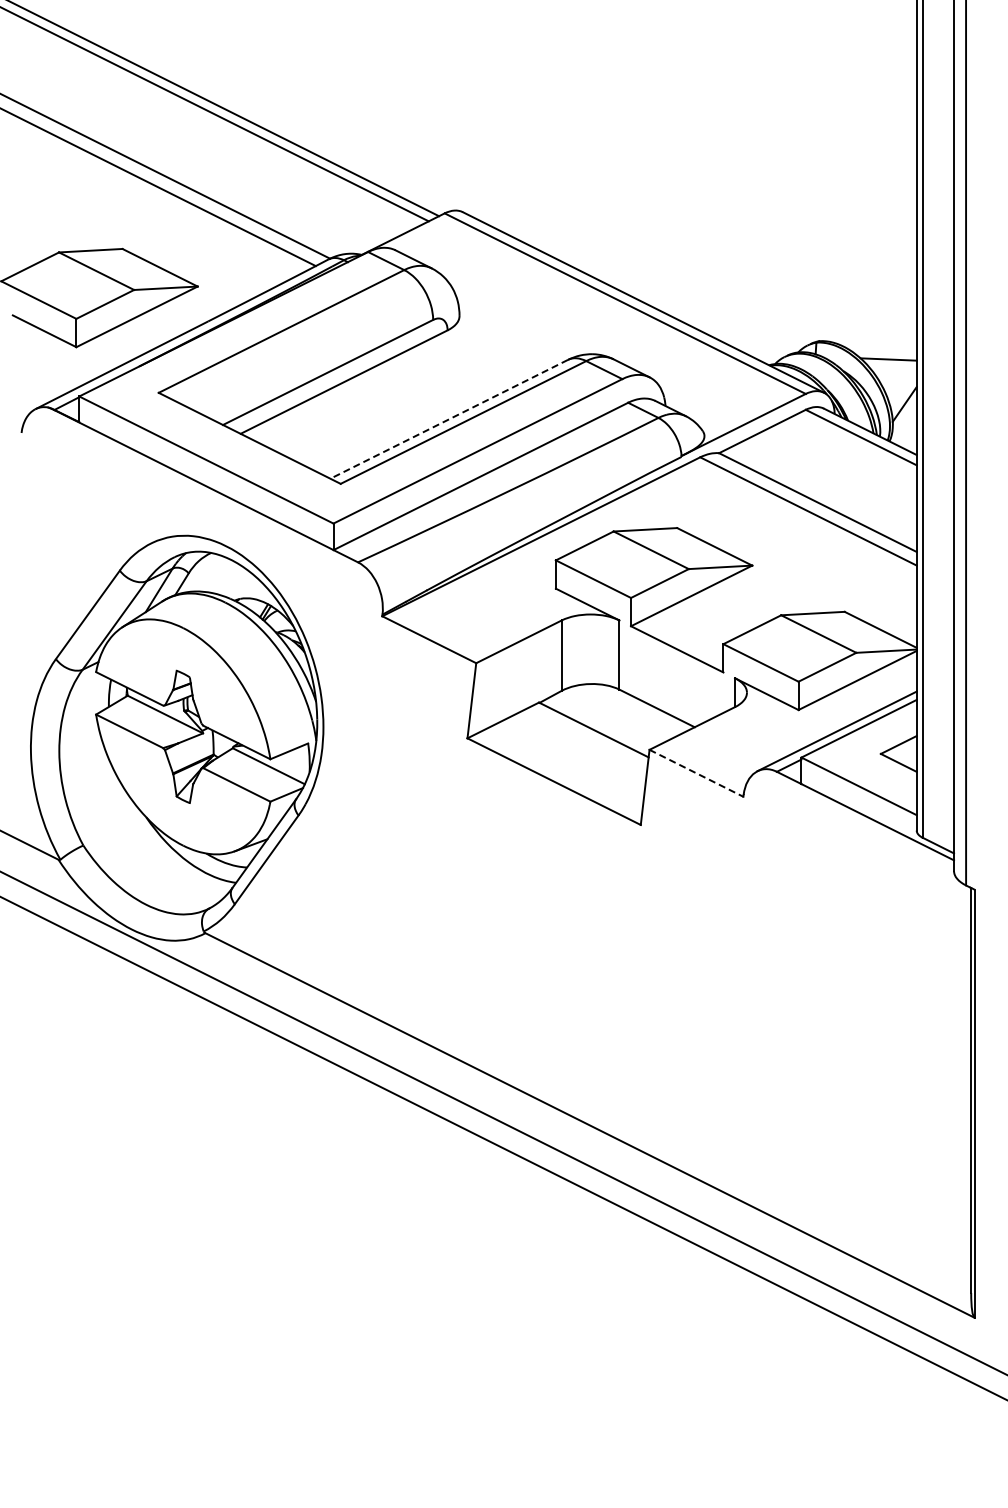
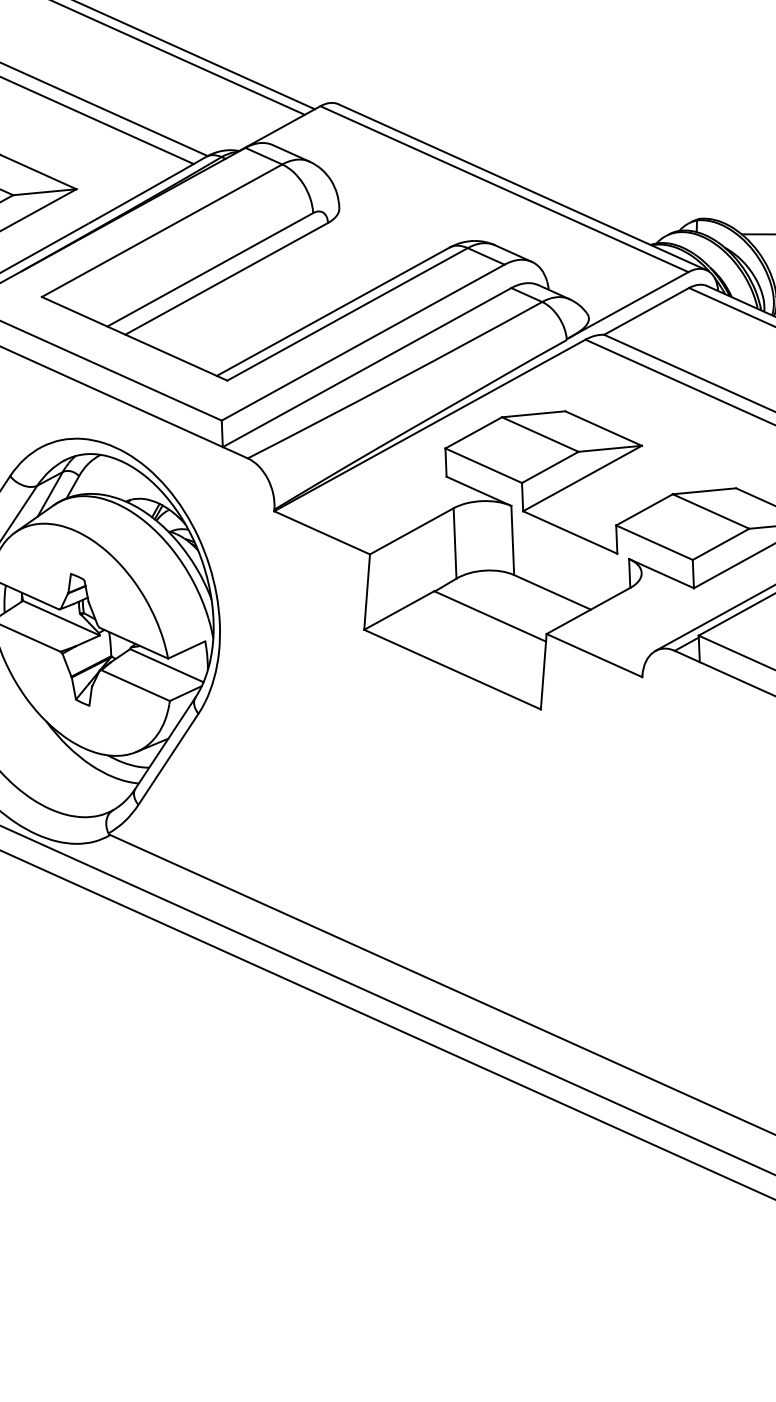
line: (449, 419) -> (333, 311), dashed -> solid
line: (696, 773) -> (594, 655), dashed -> solid

